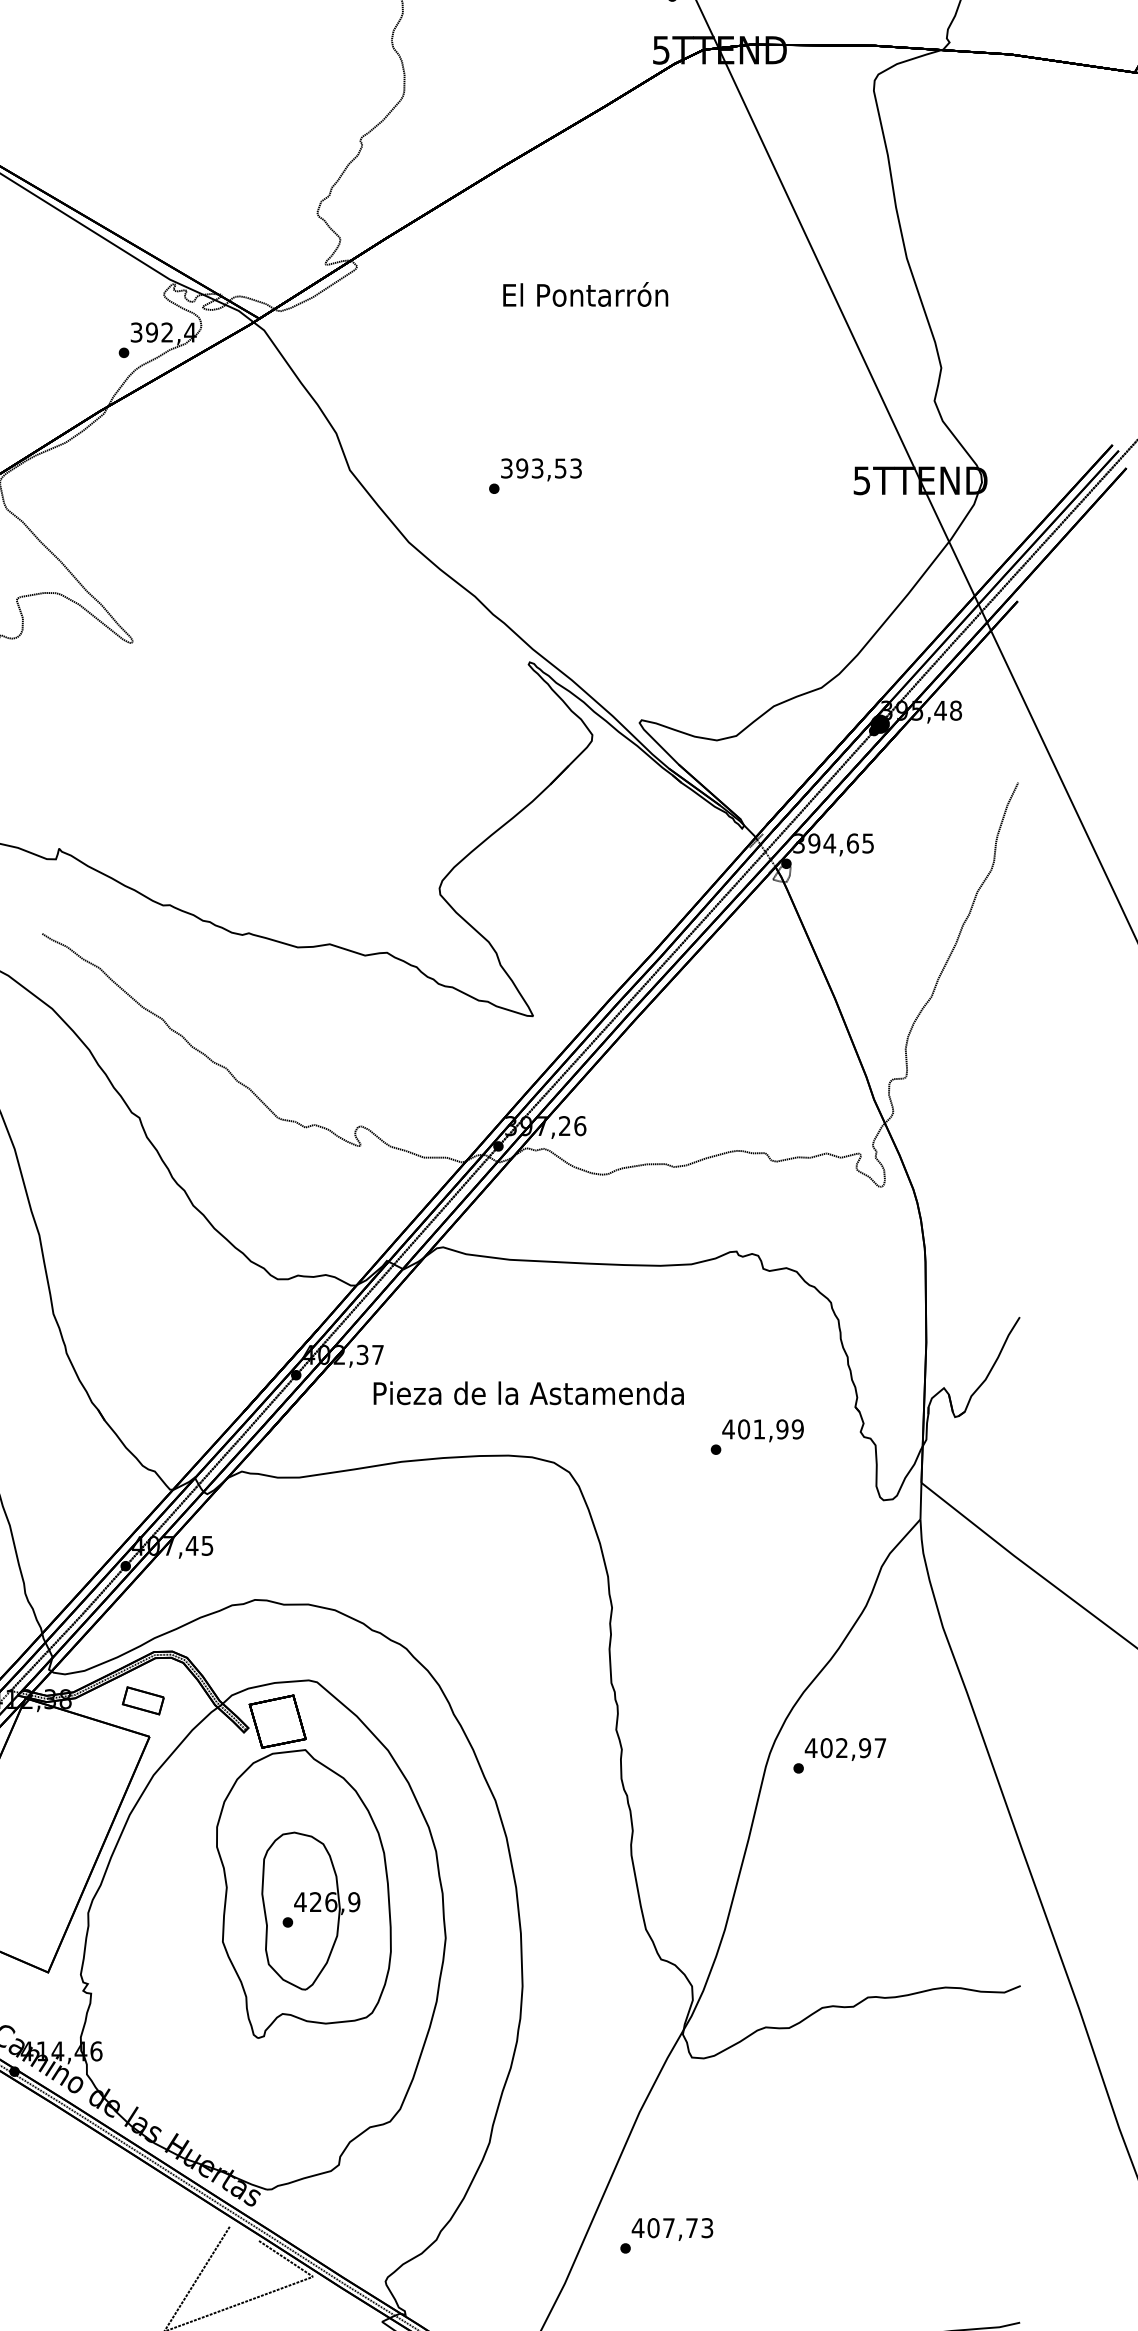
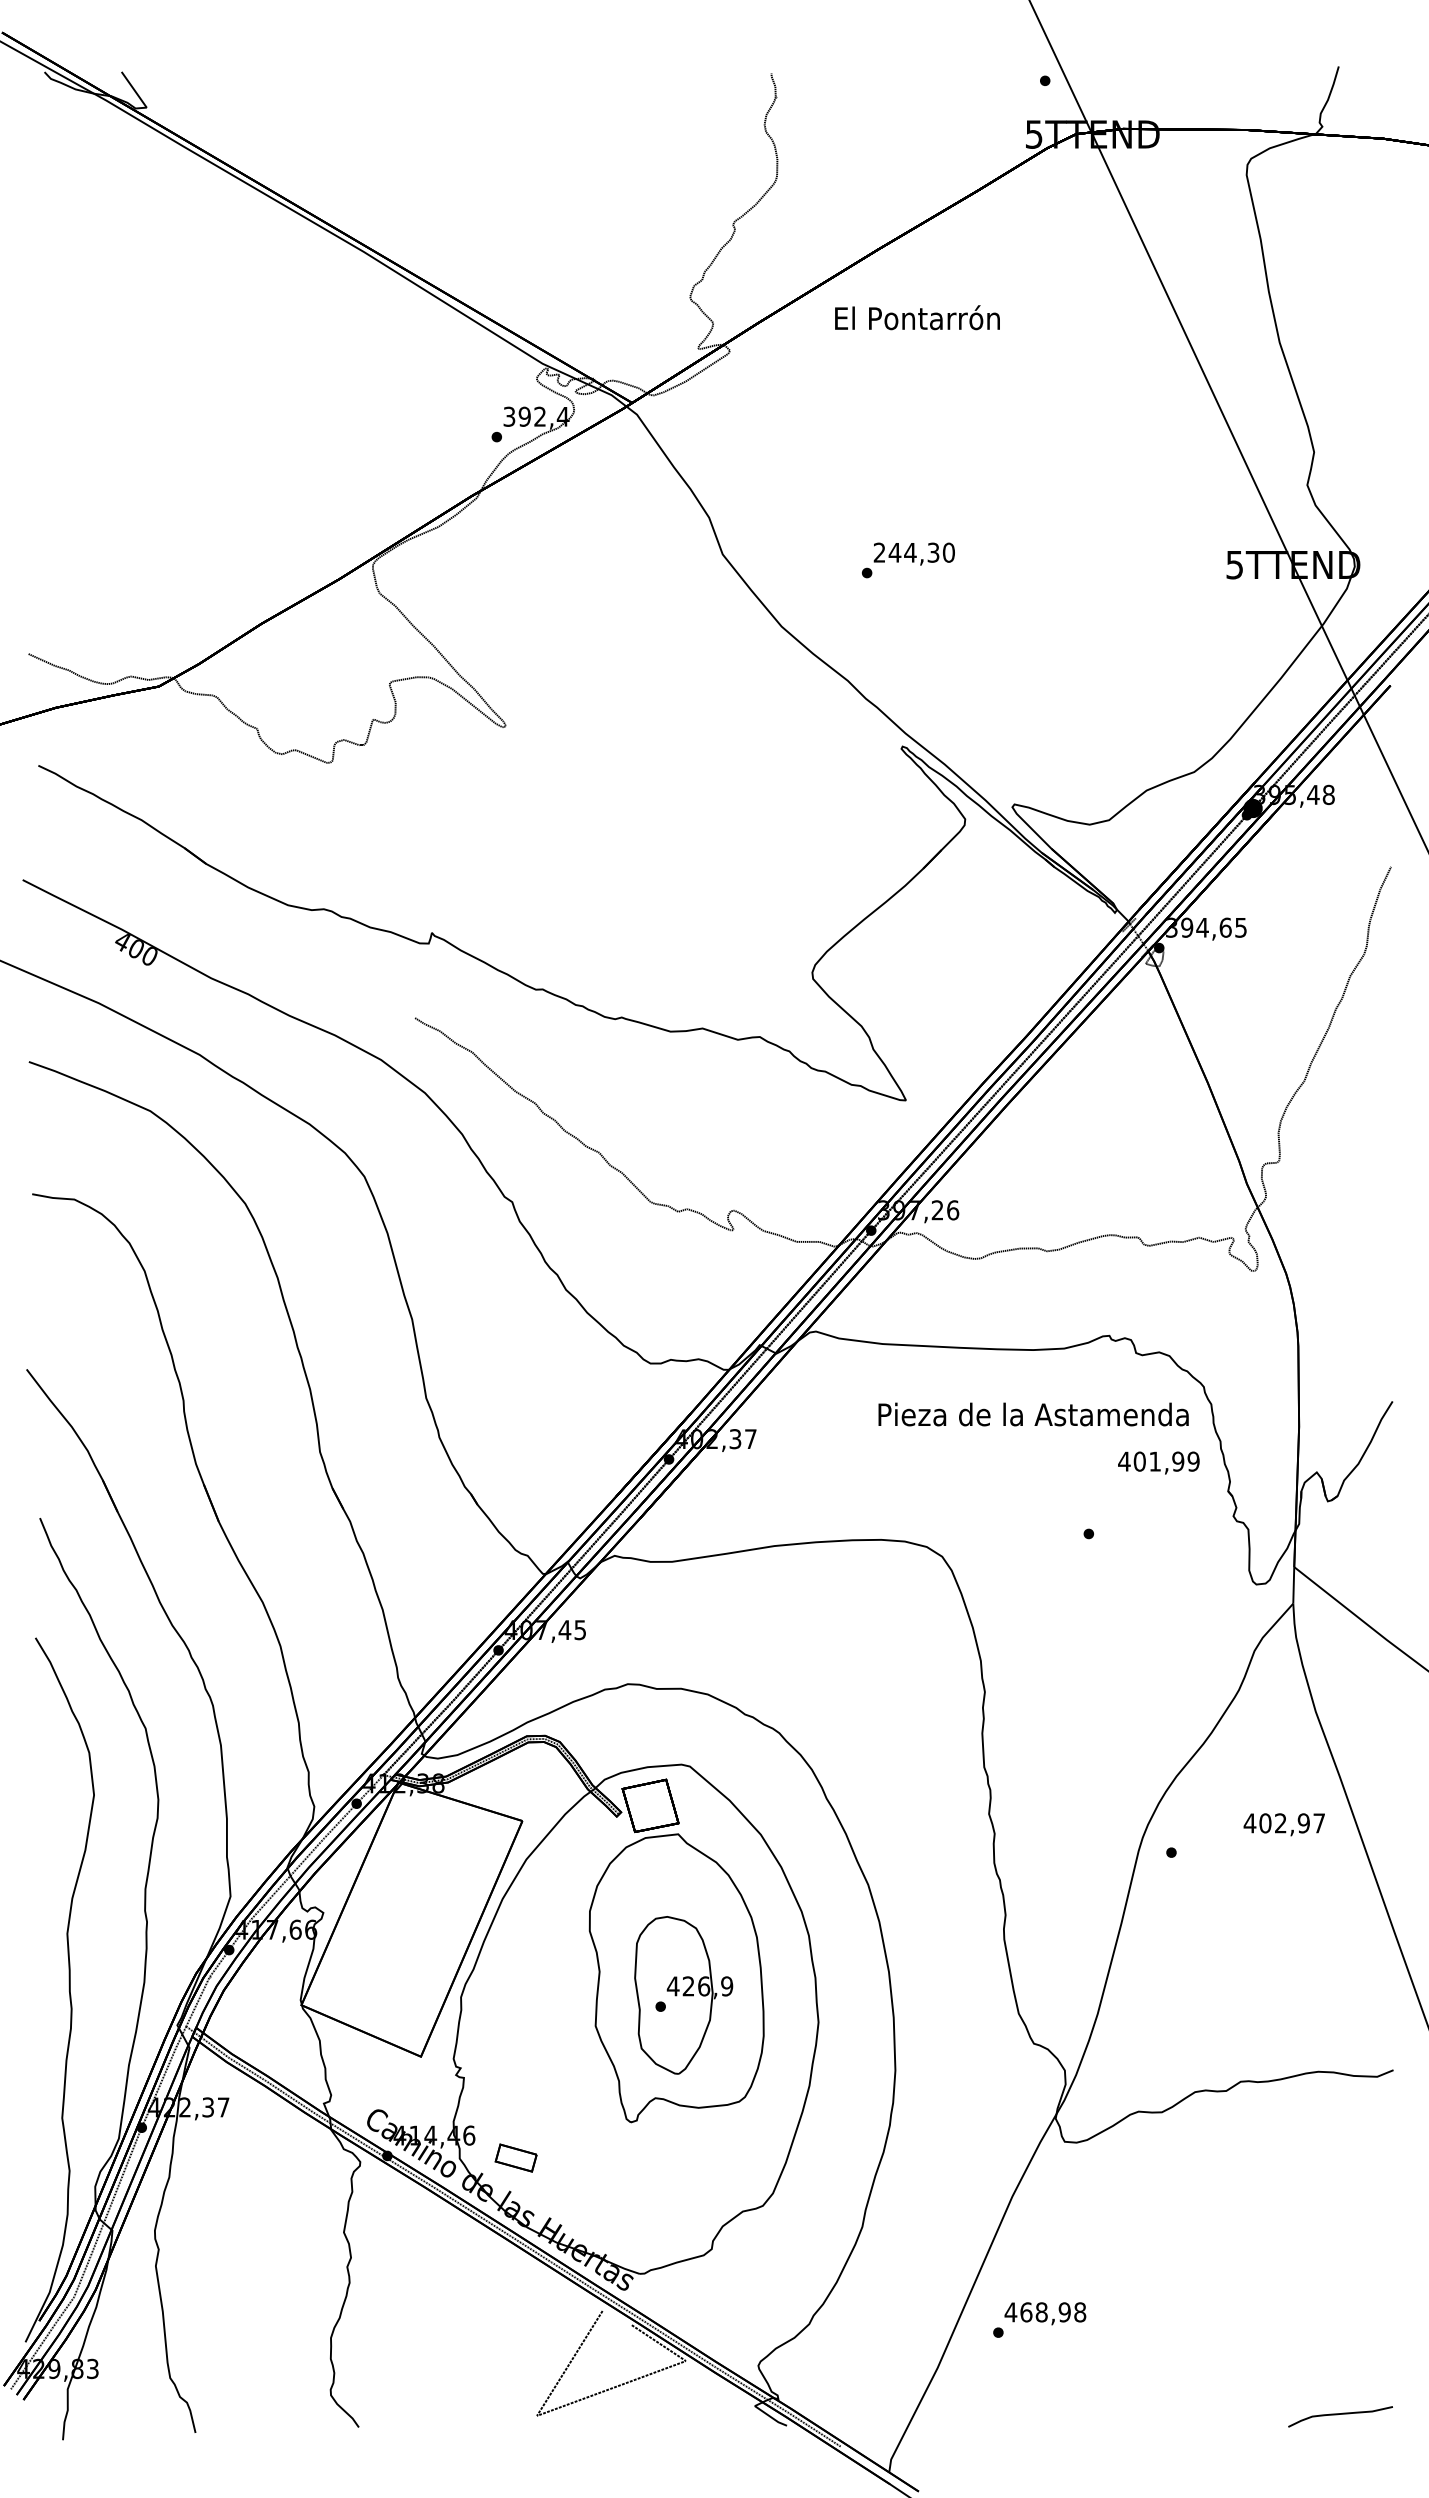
text: (585, 294) -> (917, 317), moved
text: (540, 468) -> (913, 552), 393,53 -> 244,30
text: (528, 1393) -> (1033, 1414), moved
text: (762, 1430) -> (1158, 1462), moved
part: (142, 1700) -> (515, 2157), moved
text: (844, 1749) -> (1283, 1824), moved
text: (680, 2228) -> (1053, 2312), 407,73 -> 468,98

